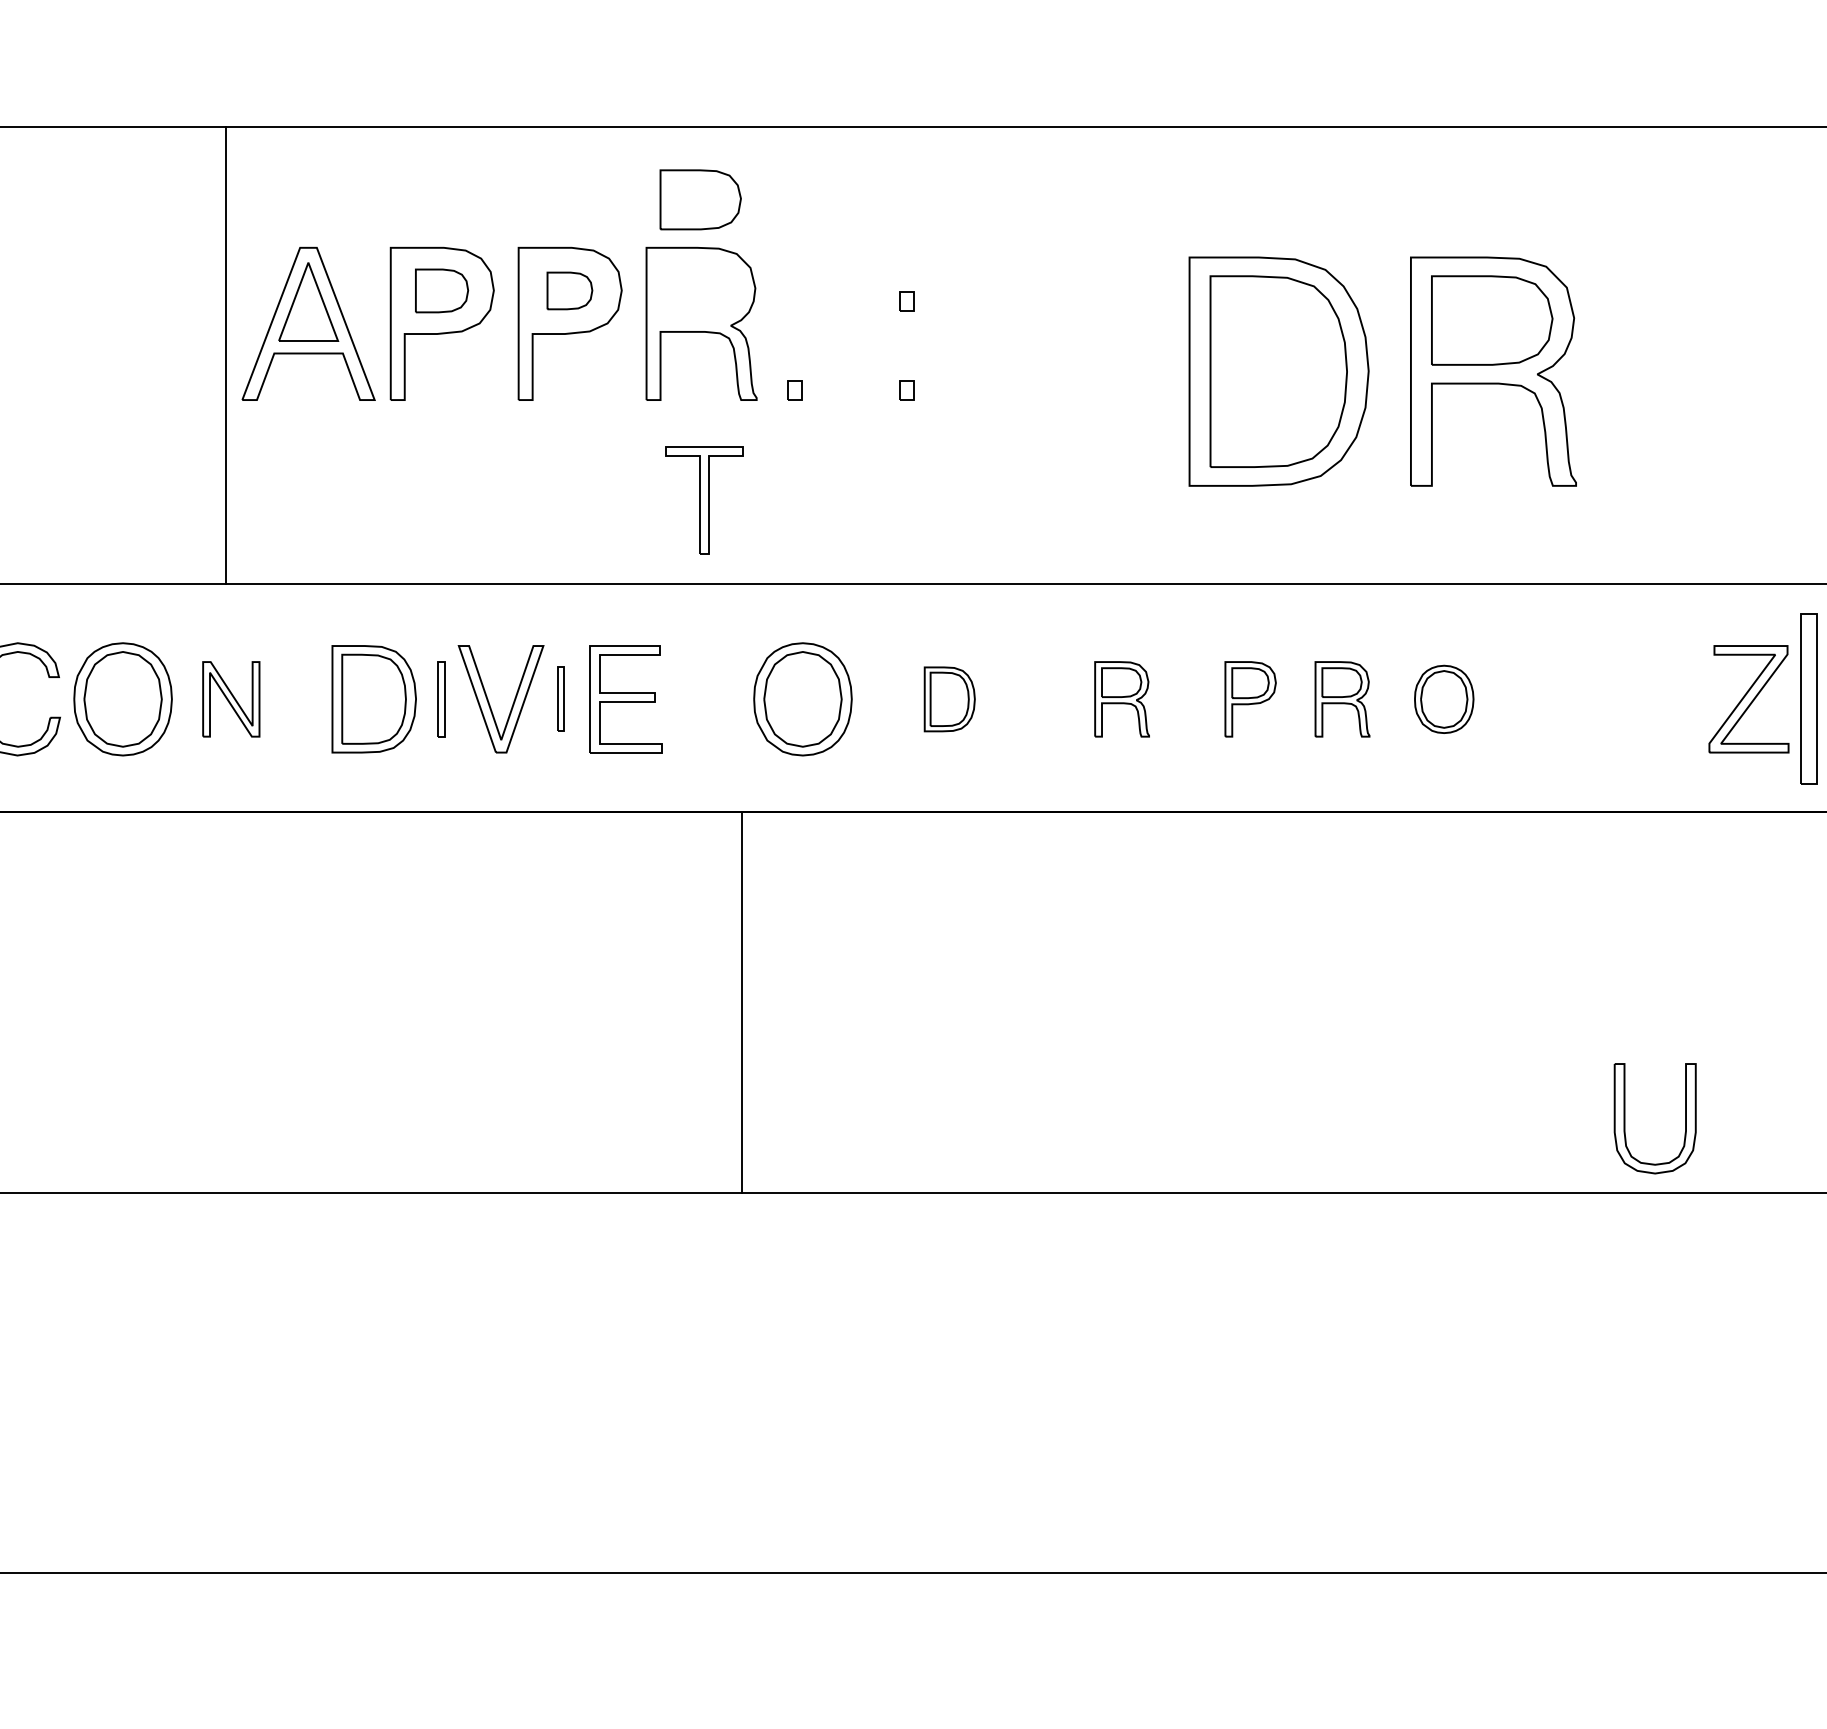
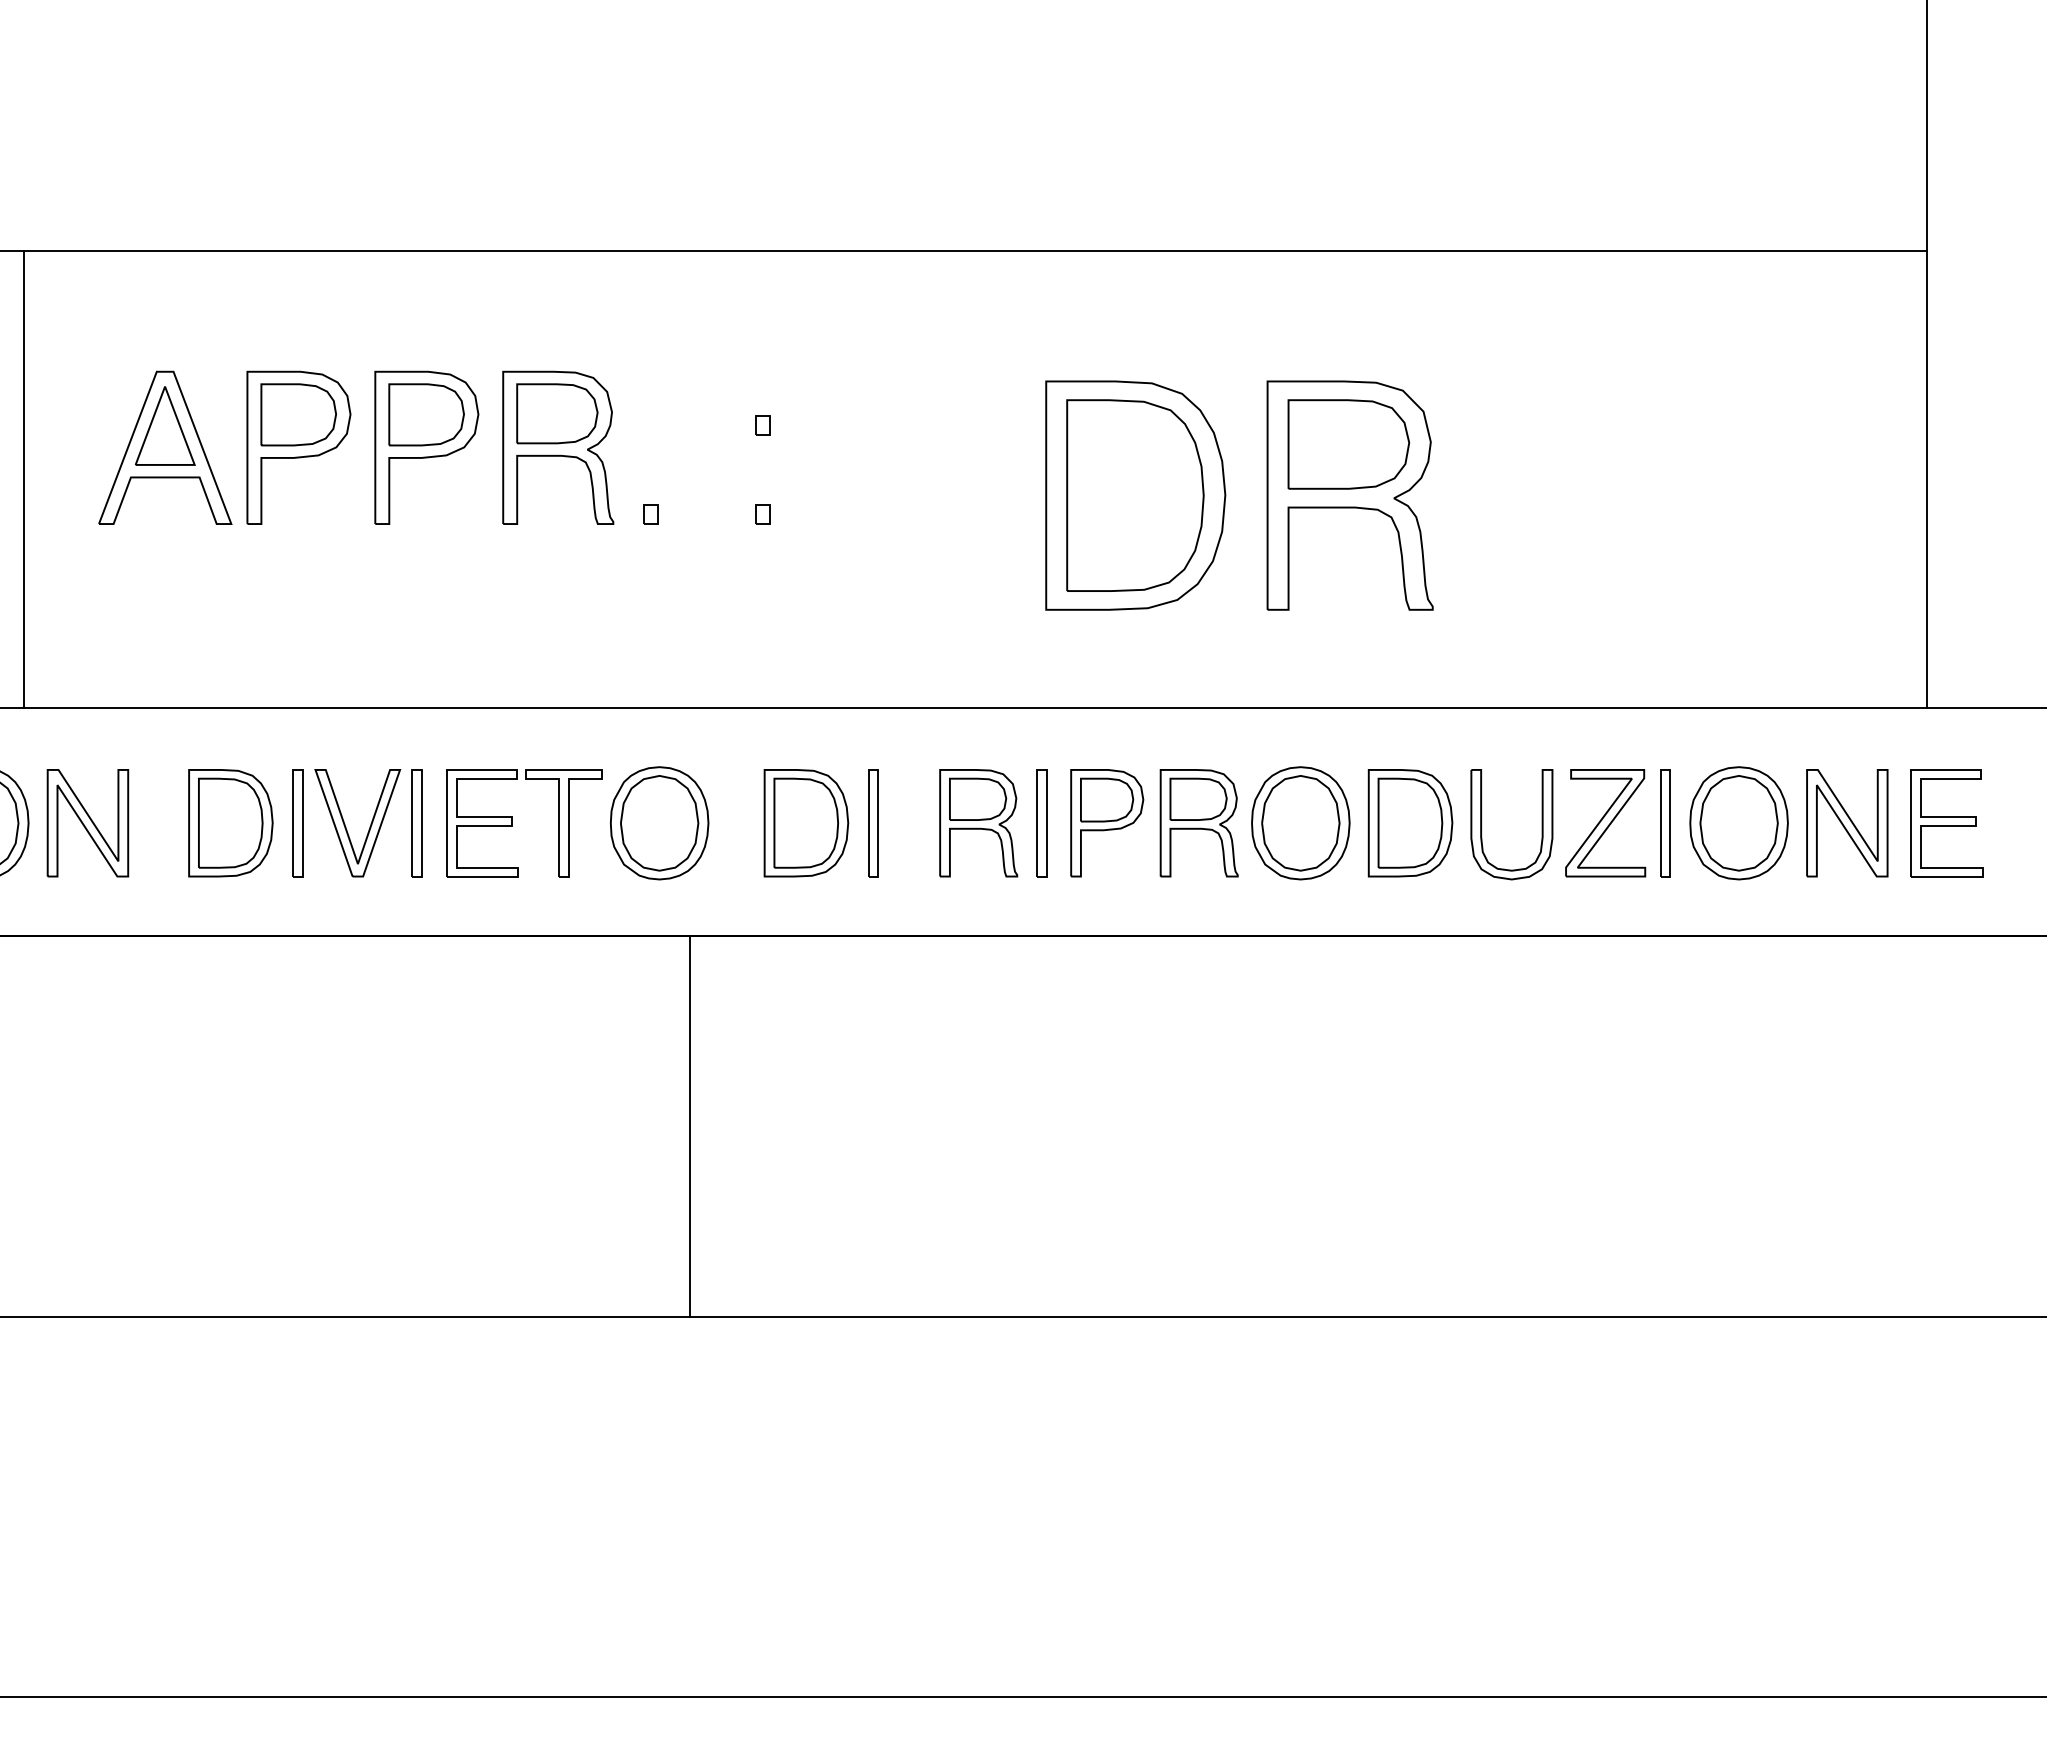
part: (700, 199) -> (557, 413), moved
part: (441, 290) -> (298, 414), size x1.43
part: (569, 290) -> (426, 414), size x1.67
line: (225, 354) -> (23, 478), moved
part: (703, 500) -> (563, 823), moved
part: (230, 699) -> (87, 823), size x1.43
part: (440, 699) -> (297, 823), size x1.43
part: (559, 699) -> (416, 823), size x1.67
part: (949, 699) -> (806, 823), size x1.67
part: (1016, 699) -> (873, 823), added
part: (1121, 699) -> (978, 823), size x1.43
part: (1184, 699) -> (1041, 823), added
part: (1250, 699) -> (1107, 823), size x1.43
part: (1341, 699) -> (1198, 823), size x1.43
part: (1443, 699) -> (1300, 823), size x1.67
part: (1553, 699) -> (1410, 823), added
part: (1808, 699) -> (1665, 823), size x0.62
line: (742, 1002) -> (690, 1126), moved
part: (1624, 1118) -> (1481, 824), moved

